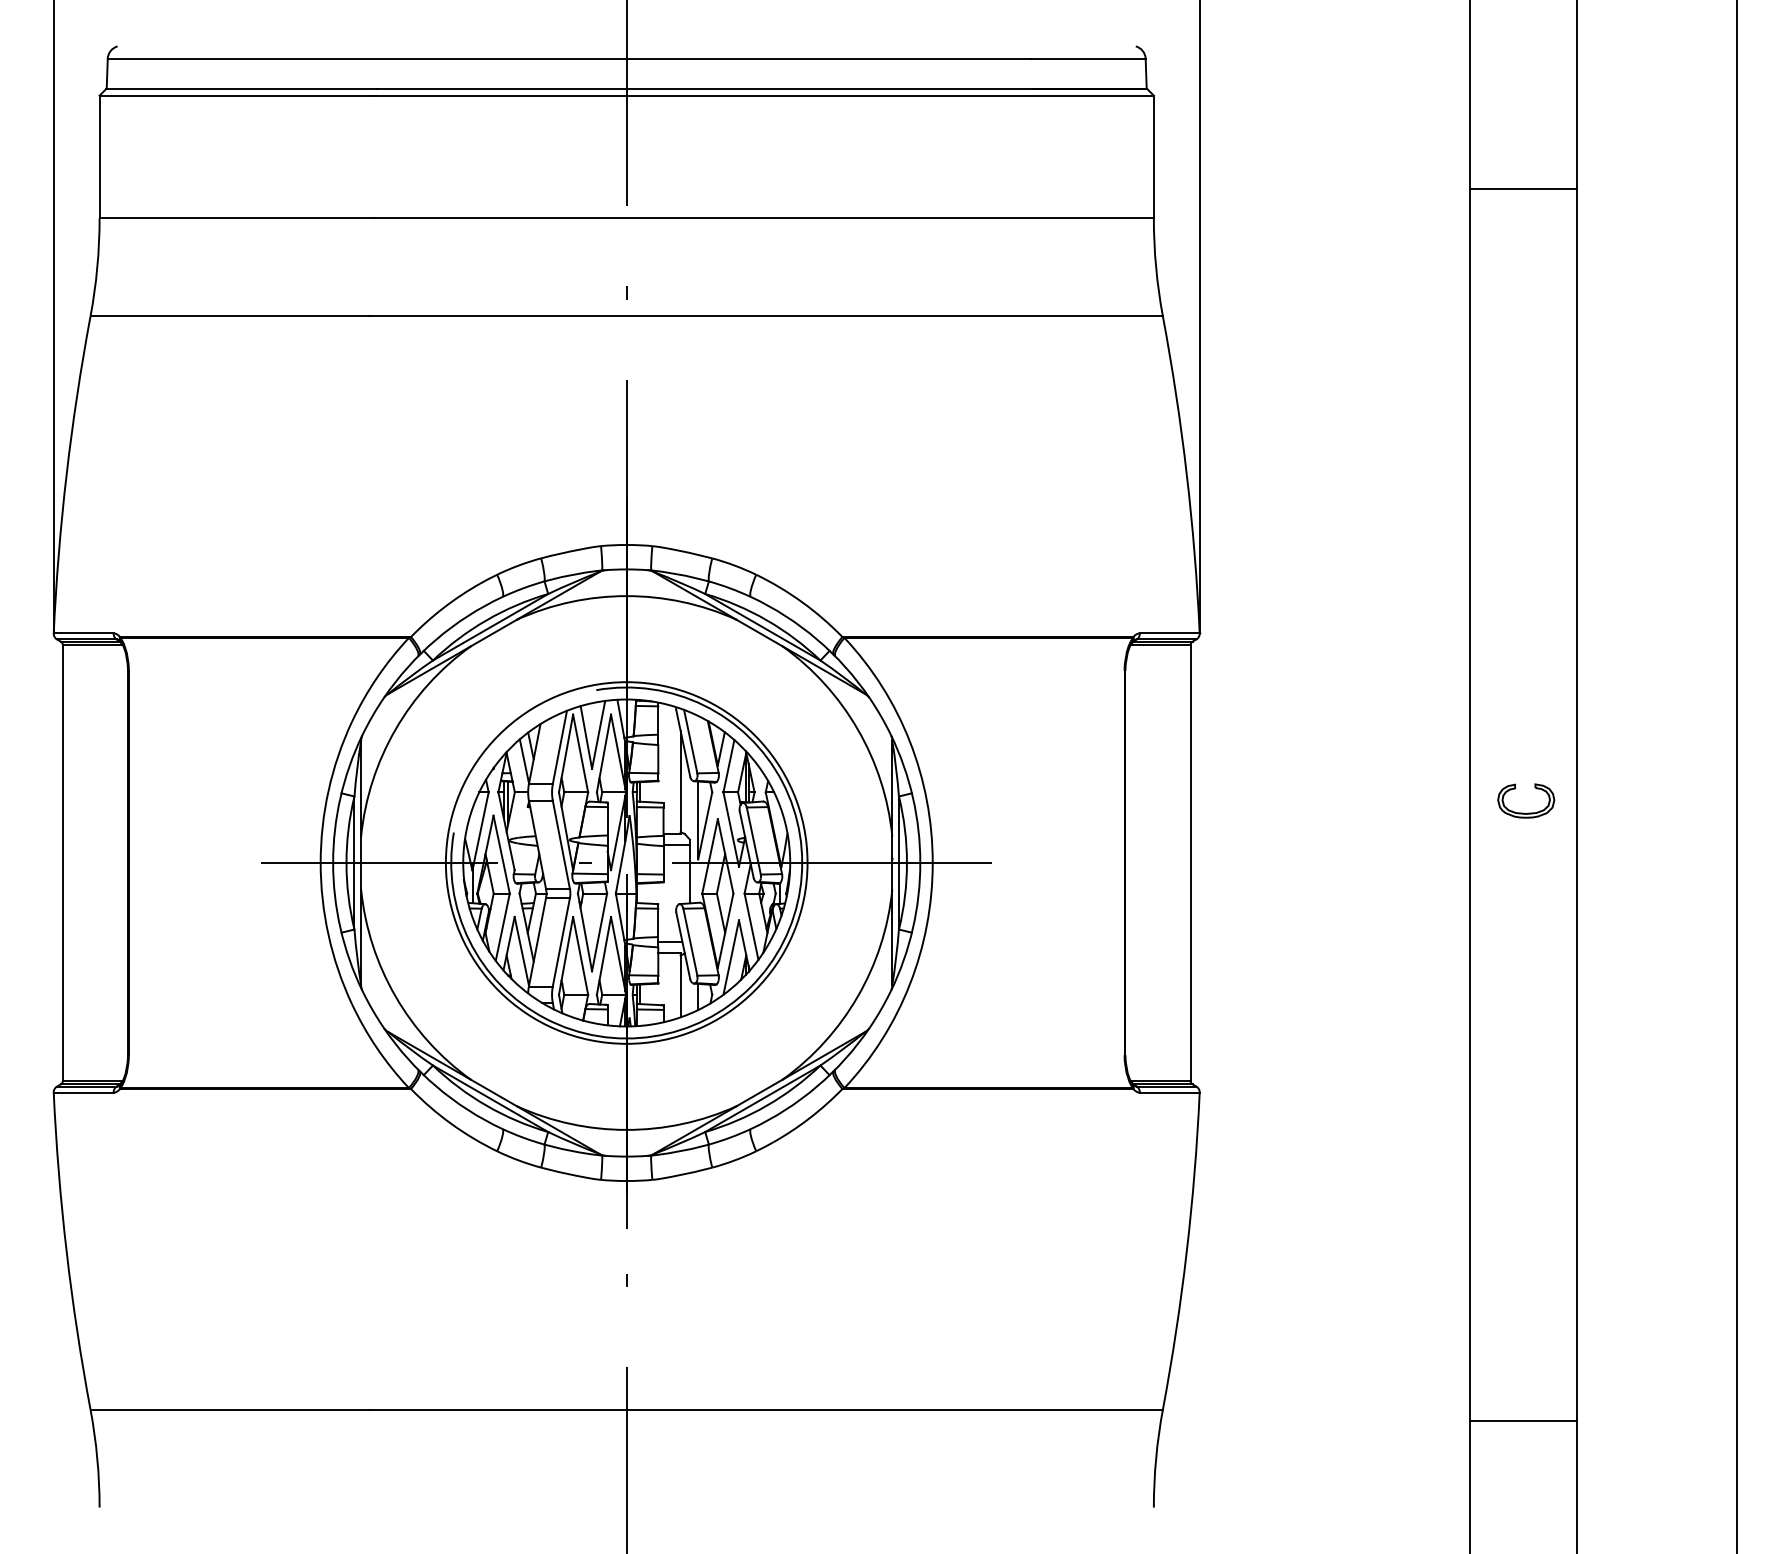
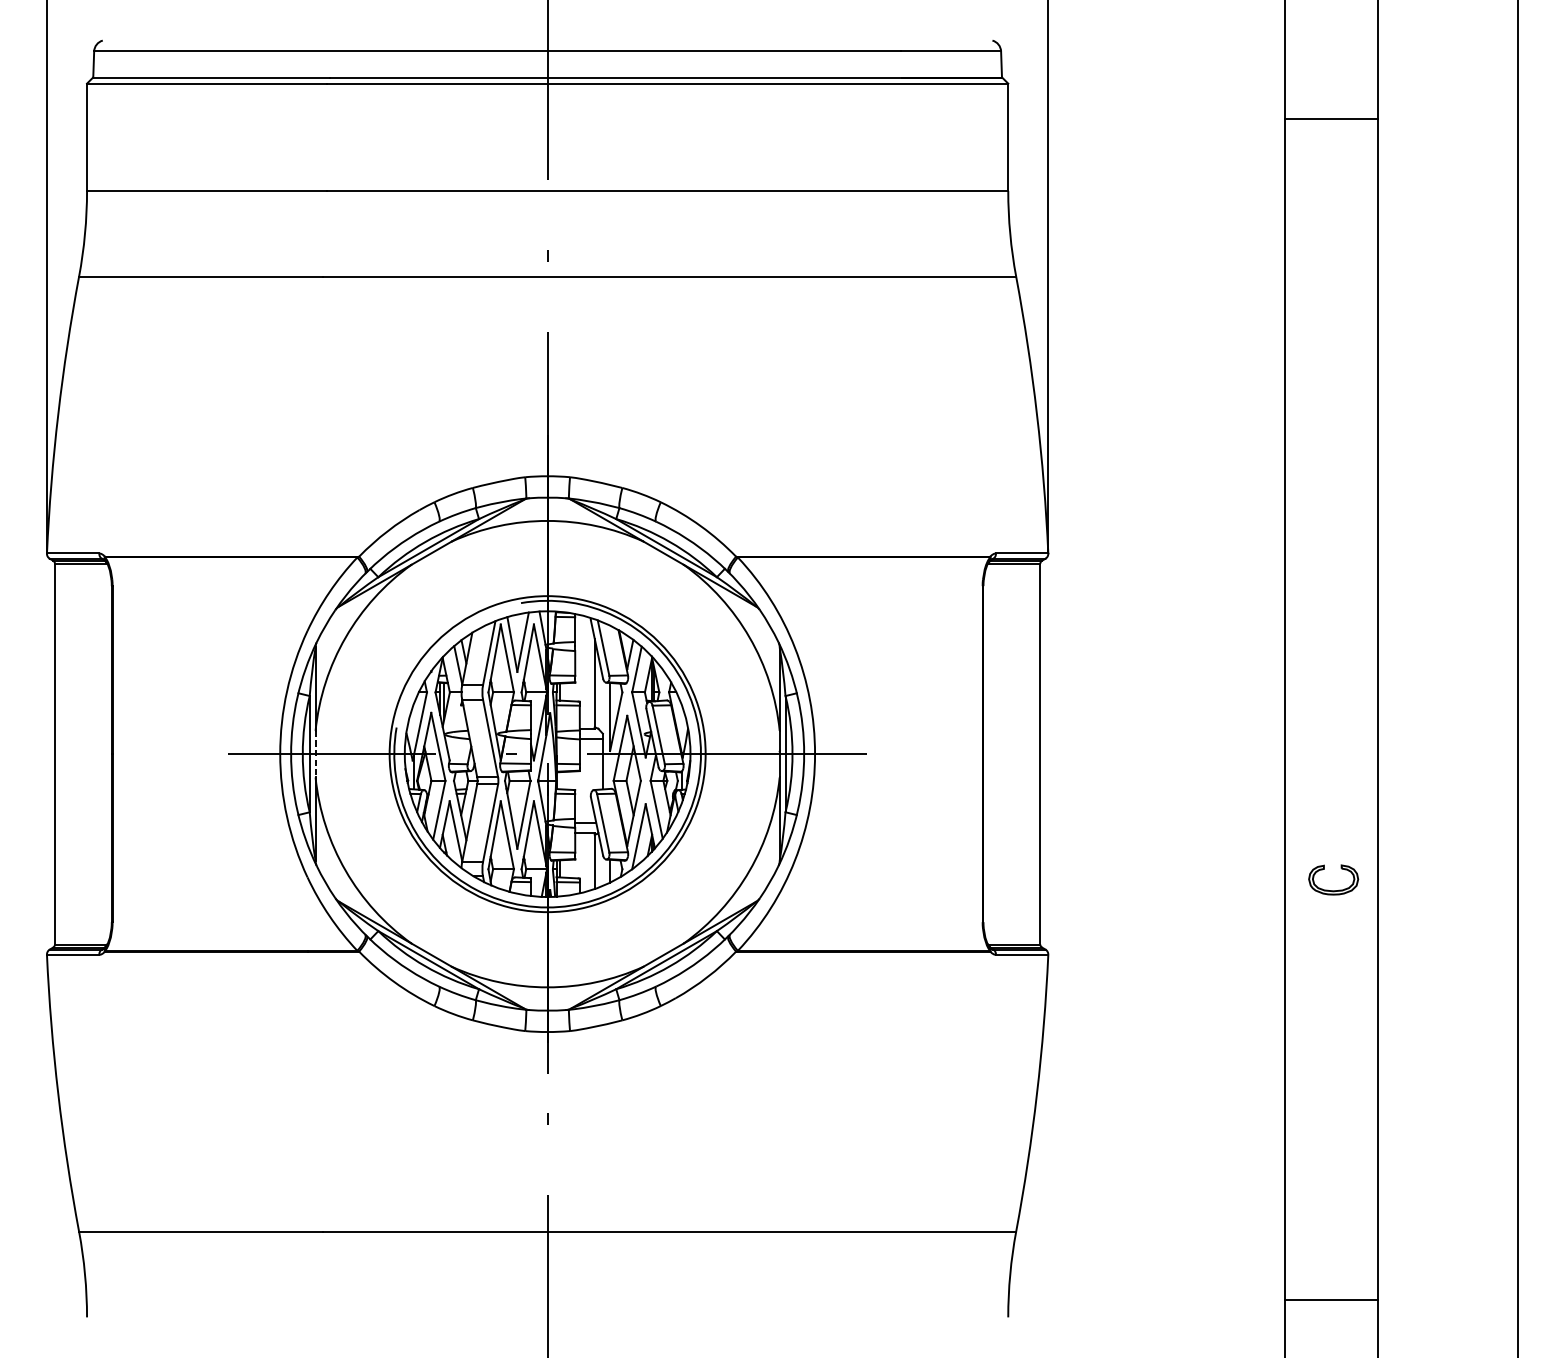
line: (1523, 189) -> (1331, 119), moved
part: (1524, 812) -> (1332, 890), moved
line: (361, 863) -> (315, 754), solid -> dashed
line: (1523, 1421) -> (1331, 1299), moved

